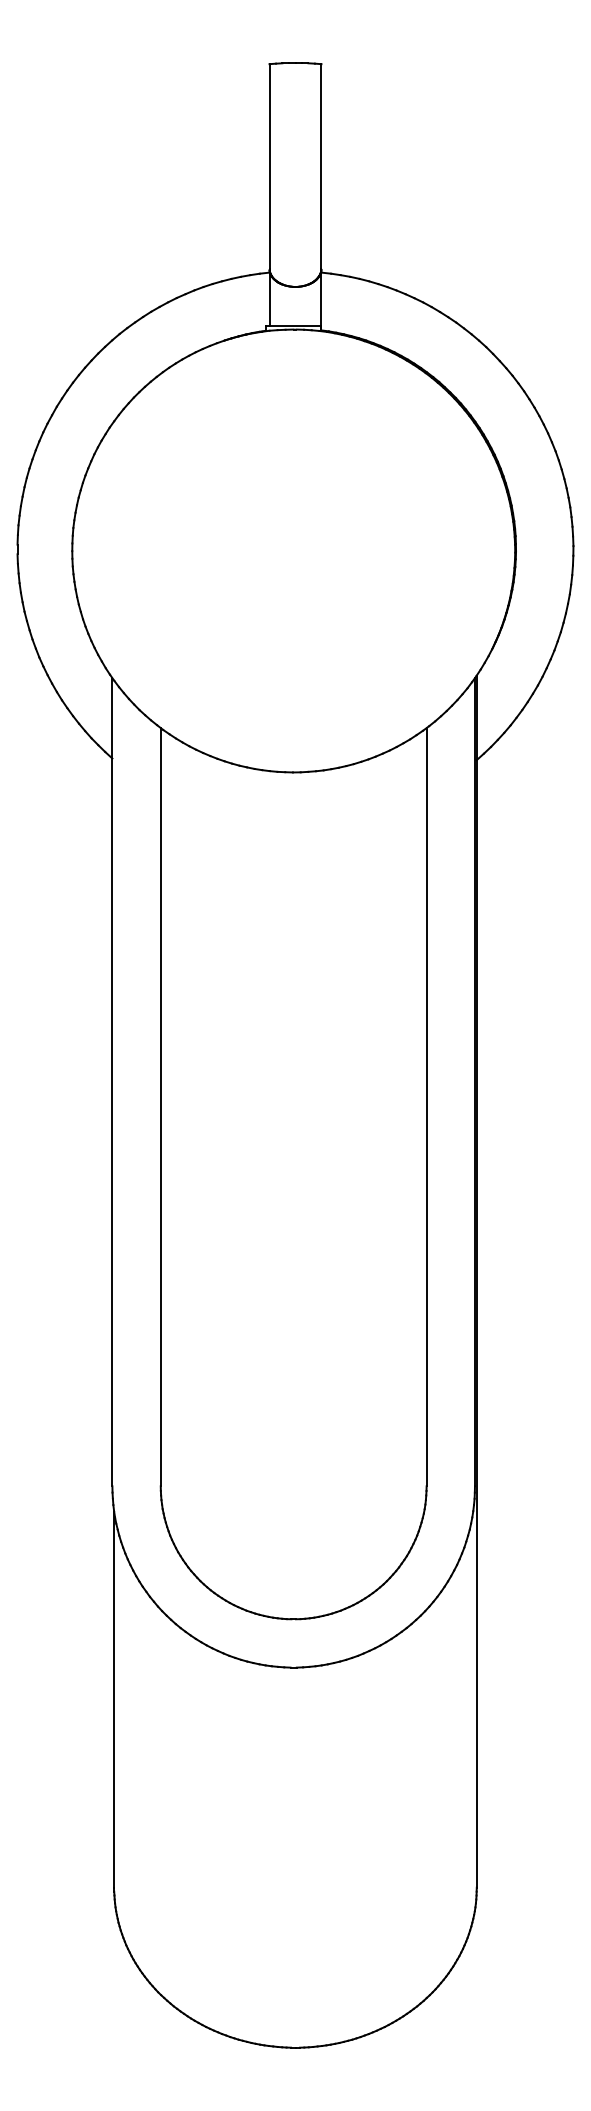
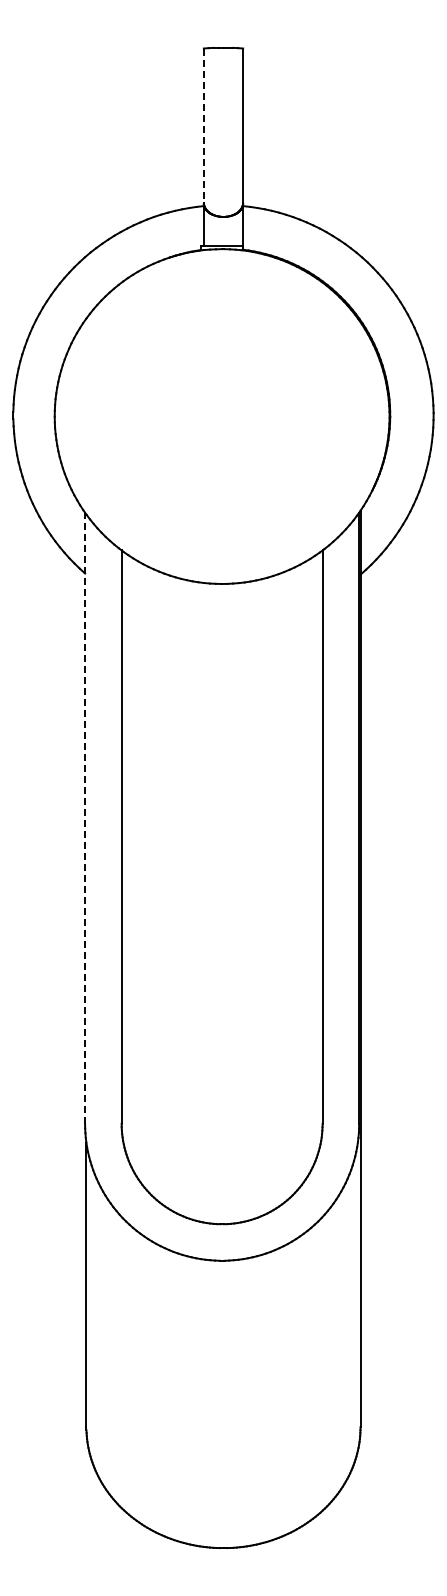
line: (269, 167) -> (203, 126), solid -> dashed
line: (112, 1082) -> (85, 818), solid -> dashed

